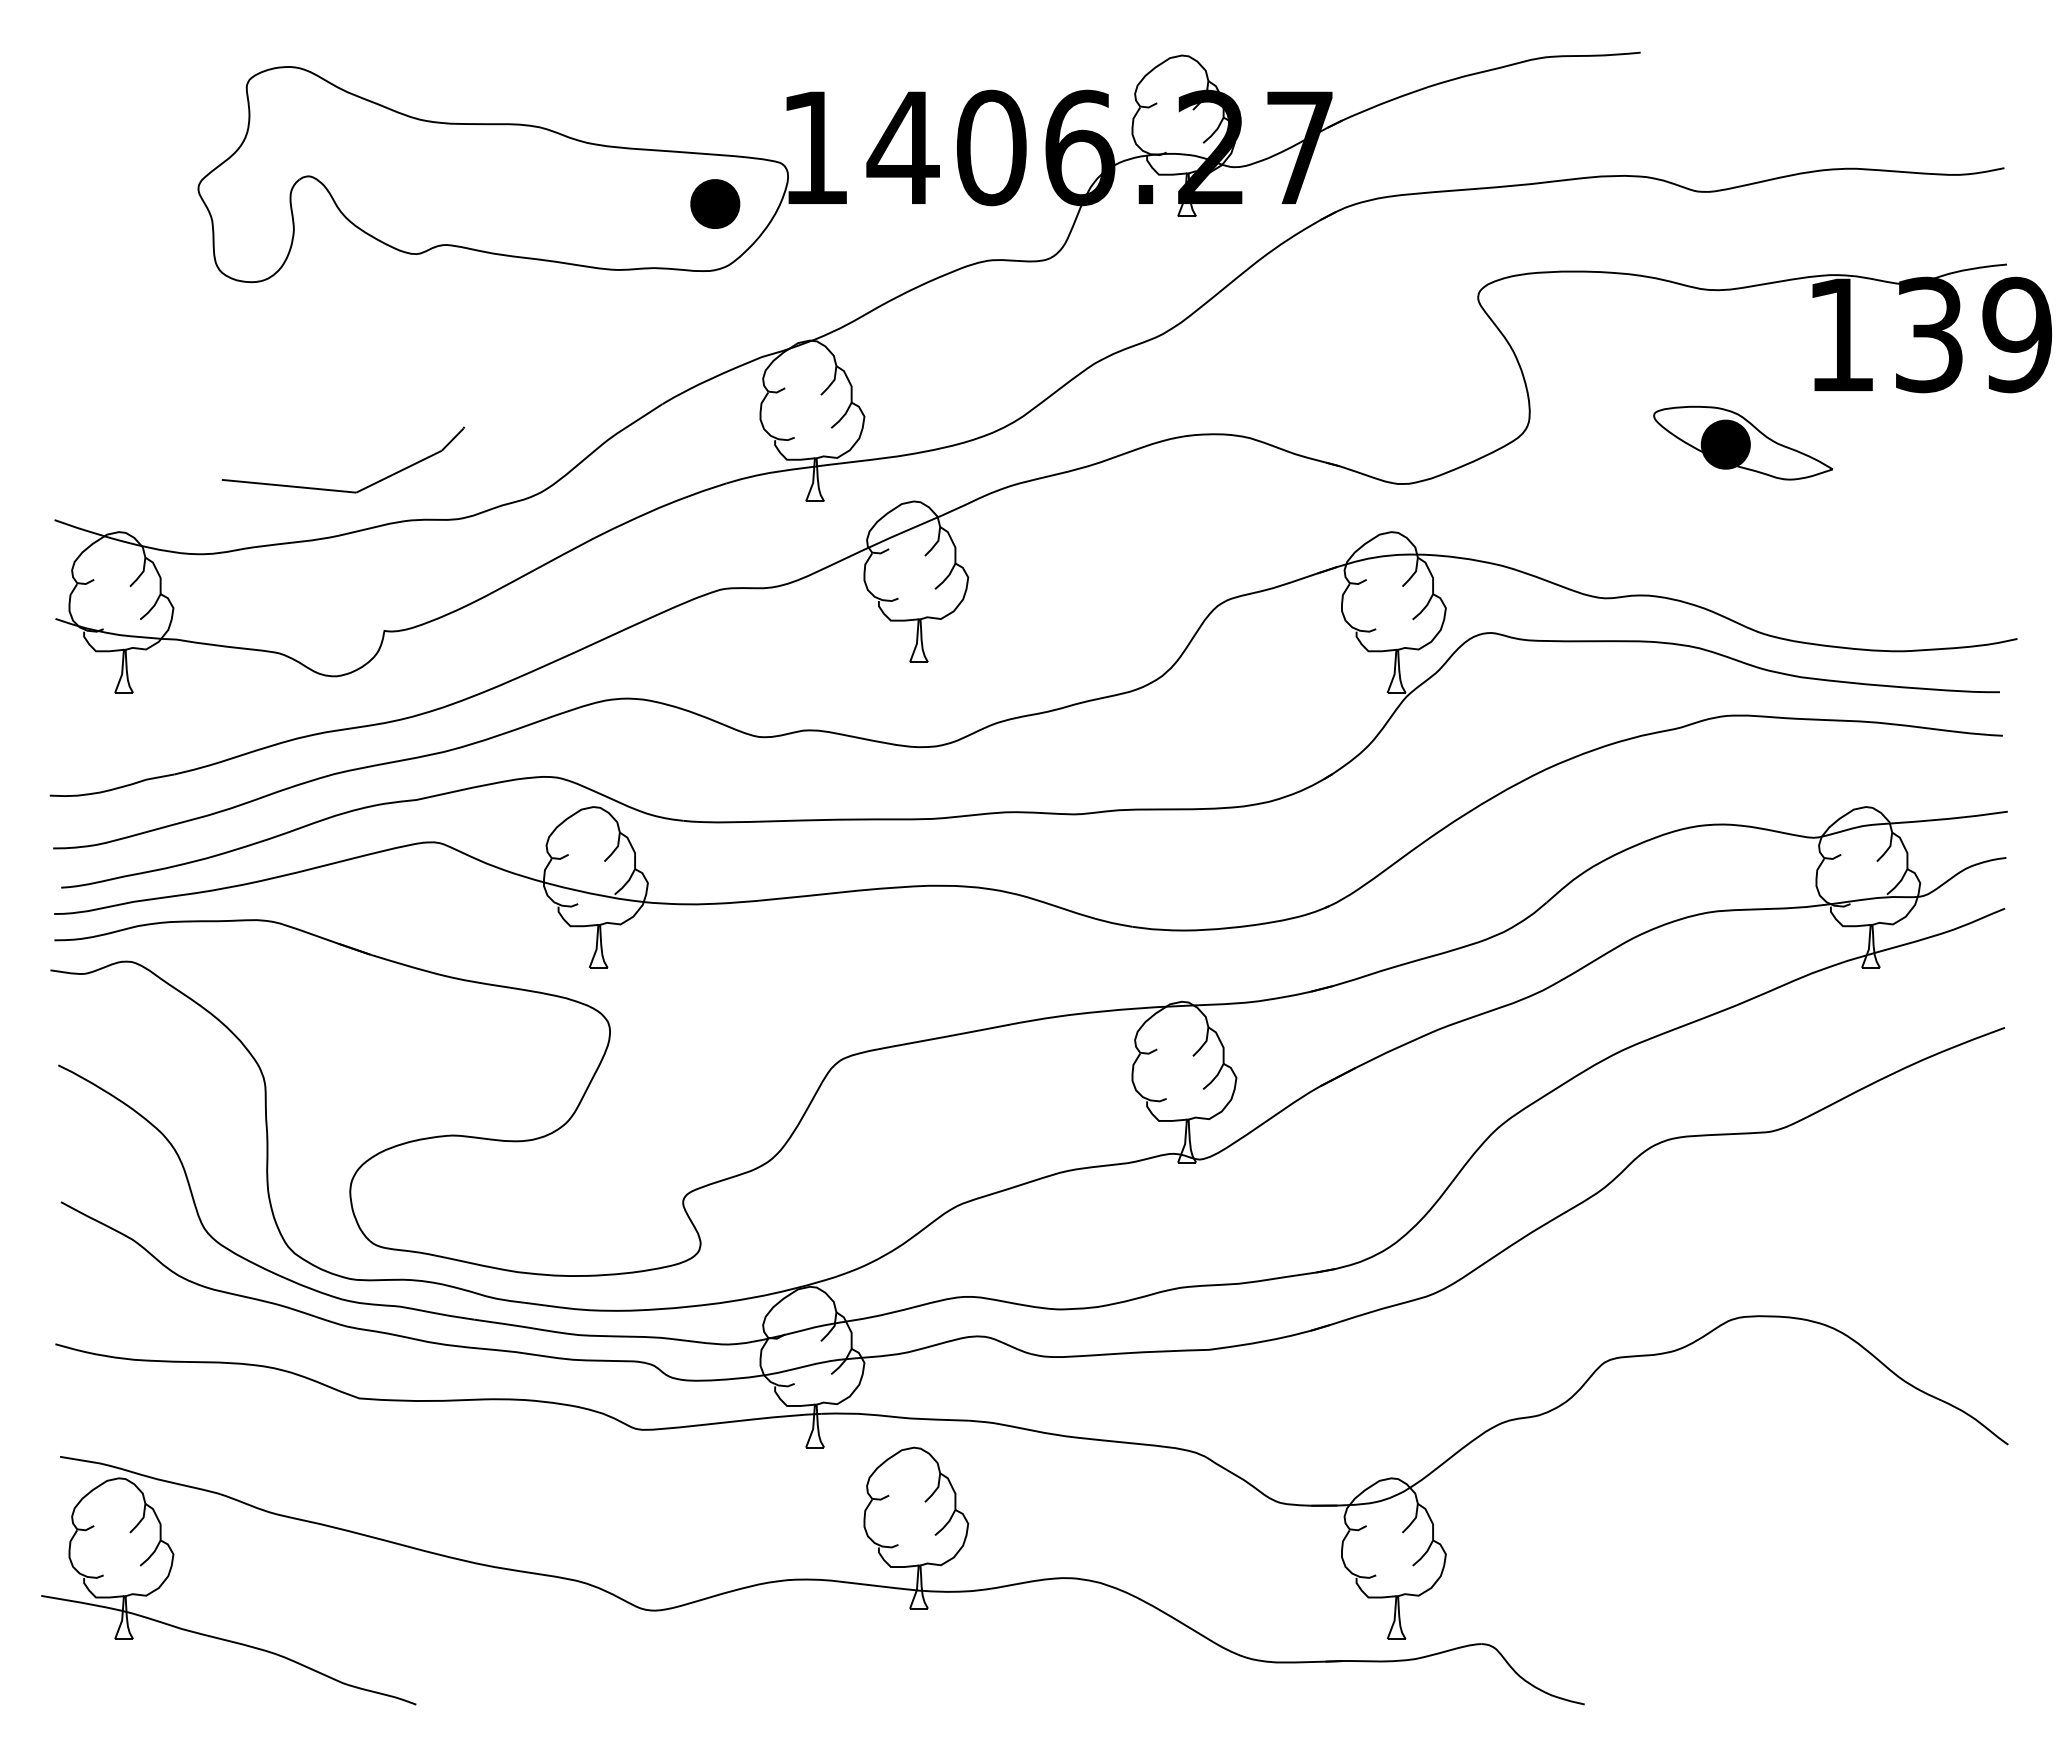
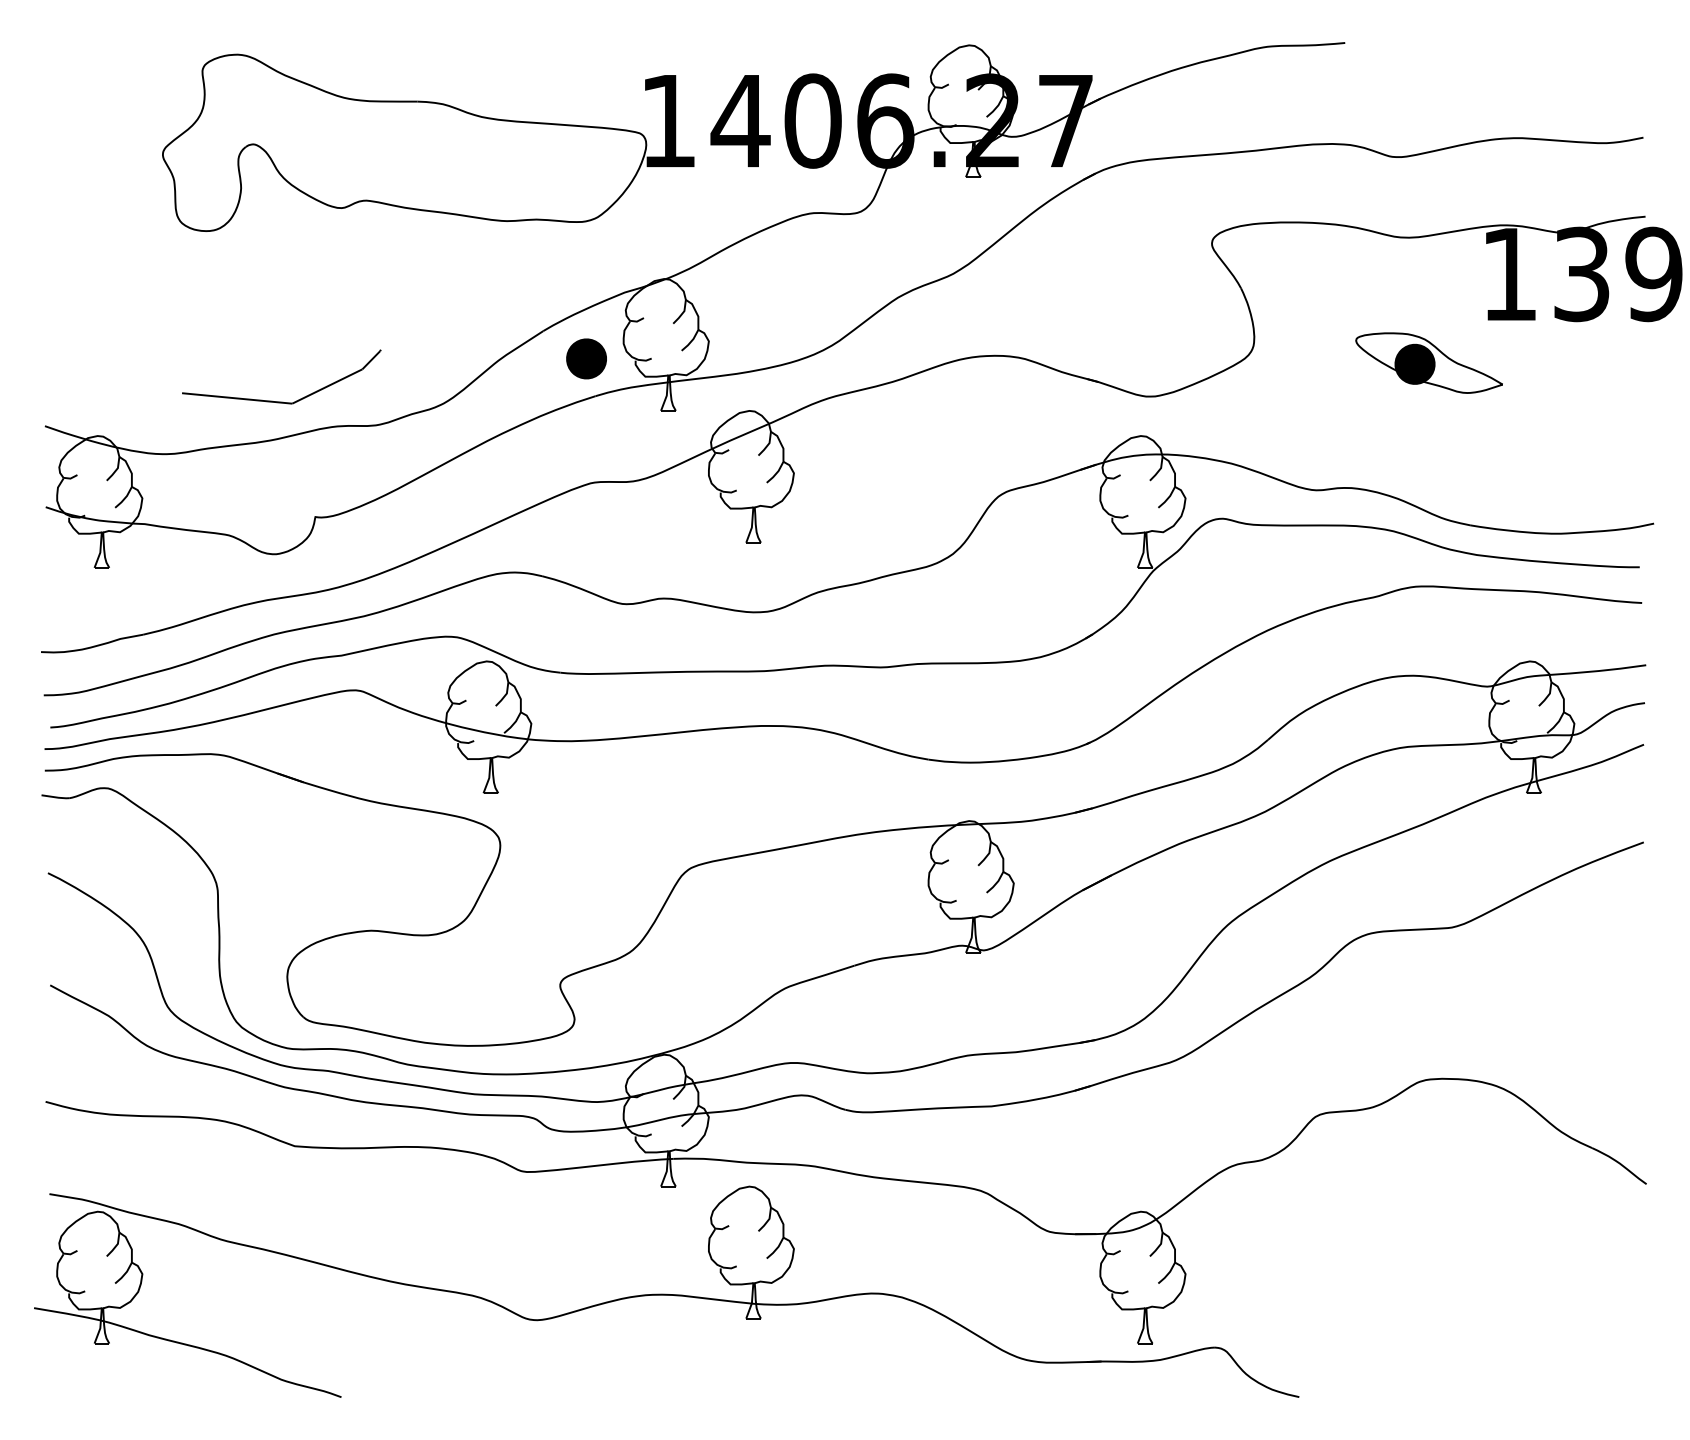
part: (715, 203) -> (586, 358), moved

